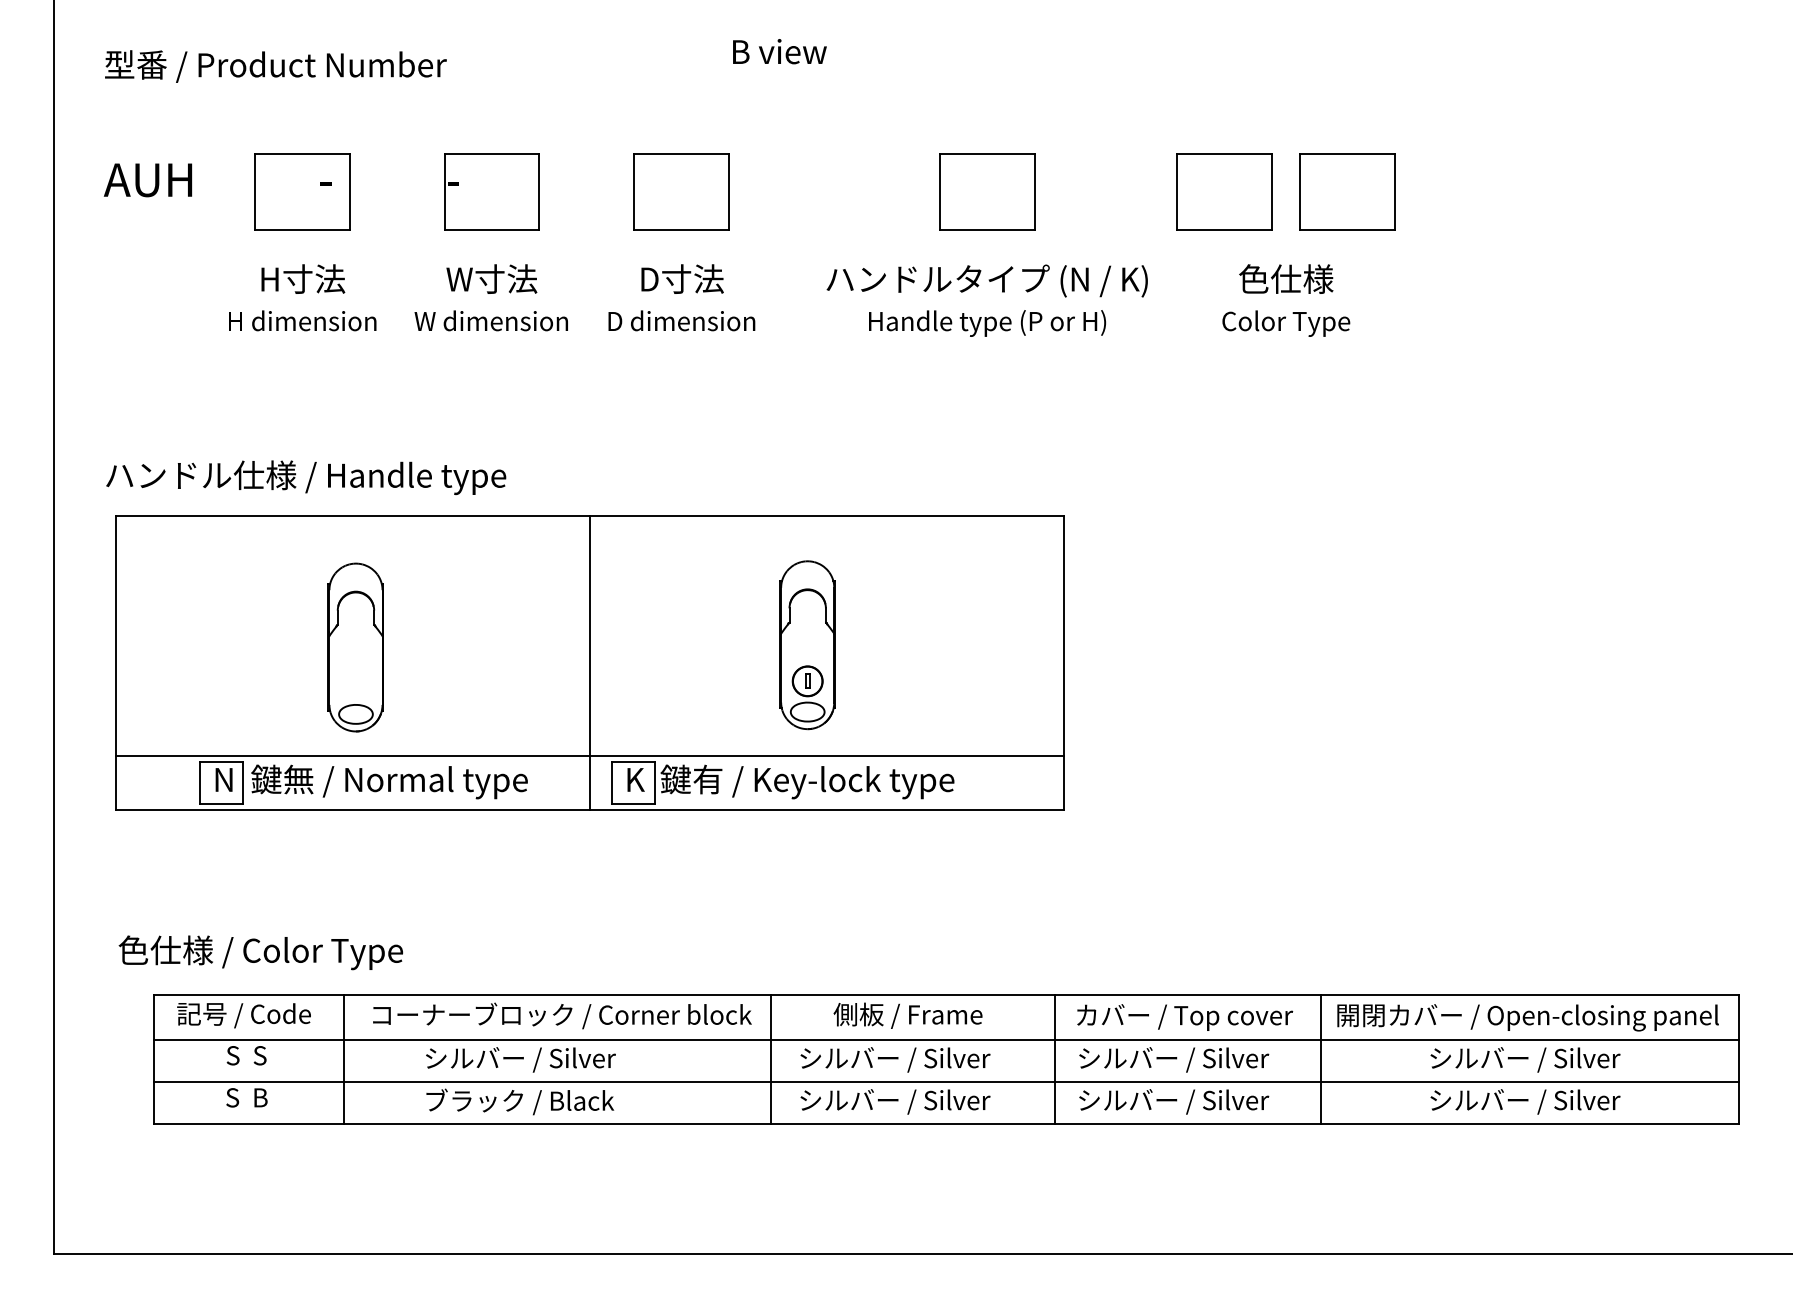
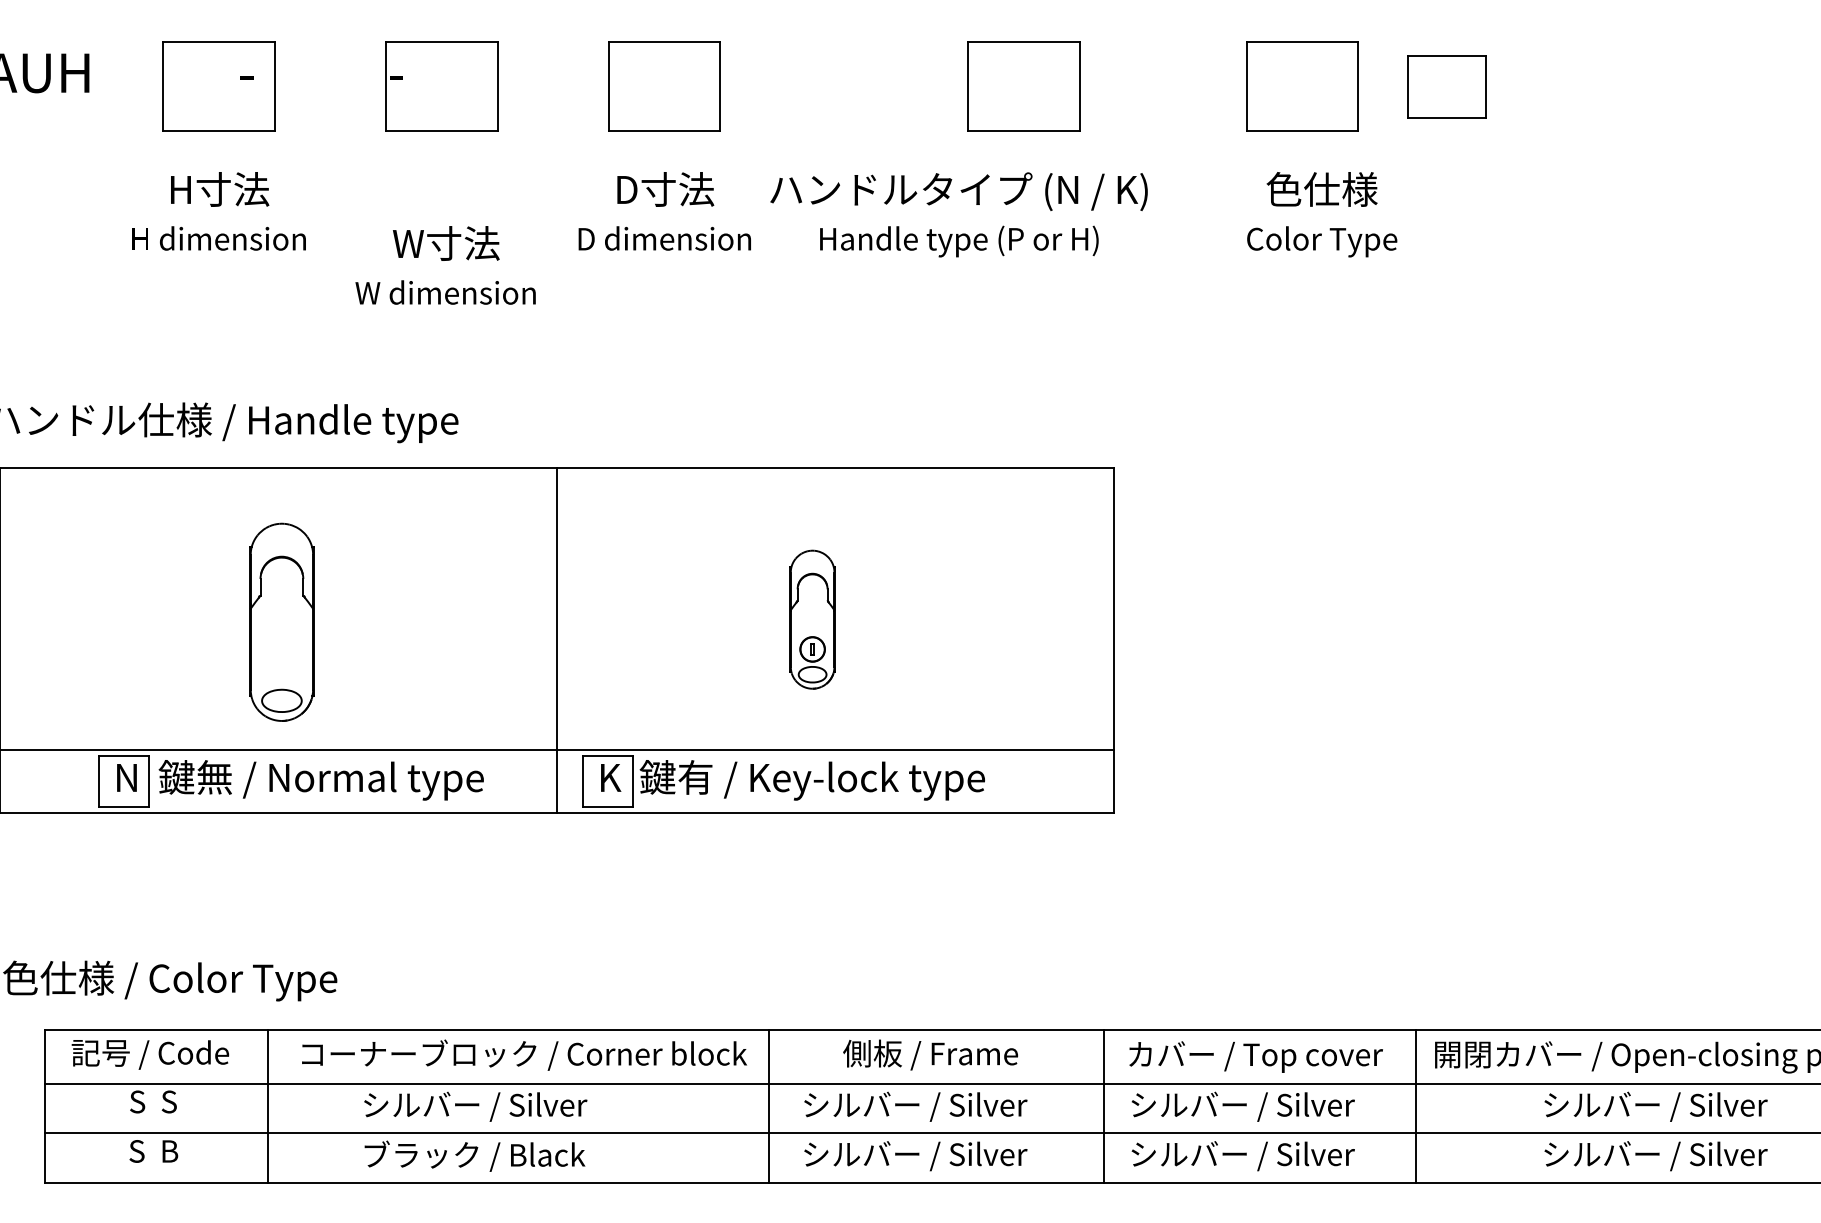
part: (1347, 191) -> (1446, 86), size x0.7
text: (490, 297) -> (444, 265), moved
text: (986, 300) -> (958, 214), moved
text: (1286, 300) -> (1322, 214), moved
part: (807, 645) -> (812, 619), size x0.7

